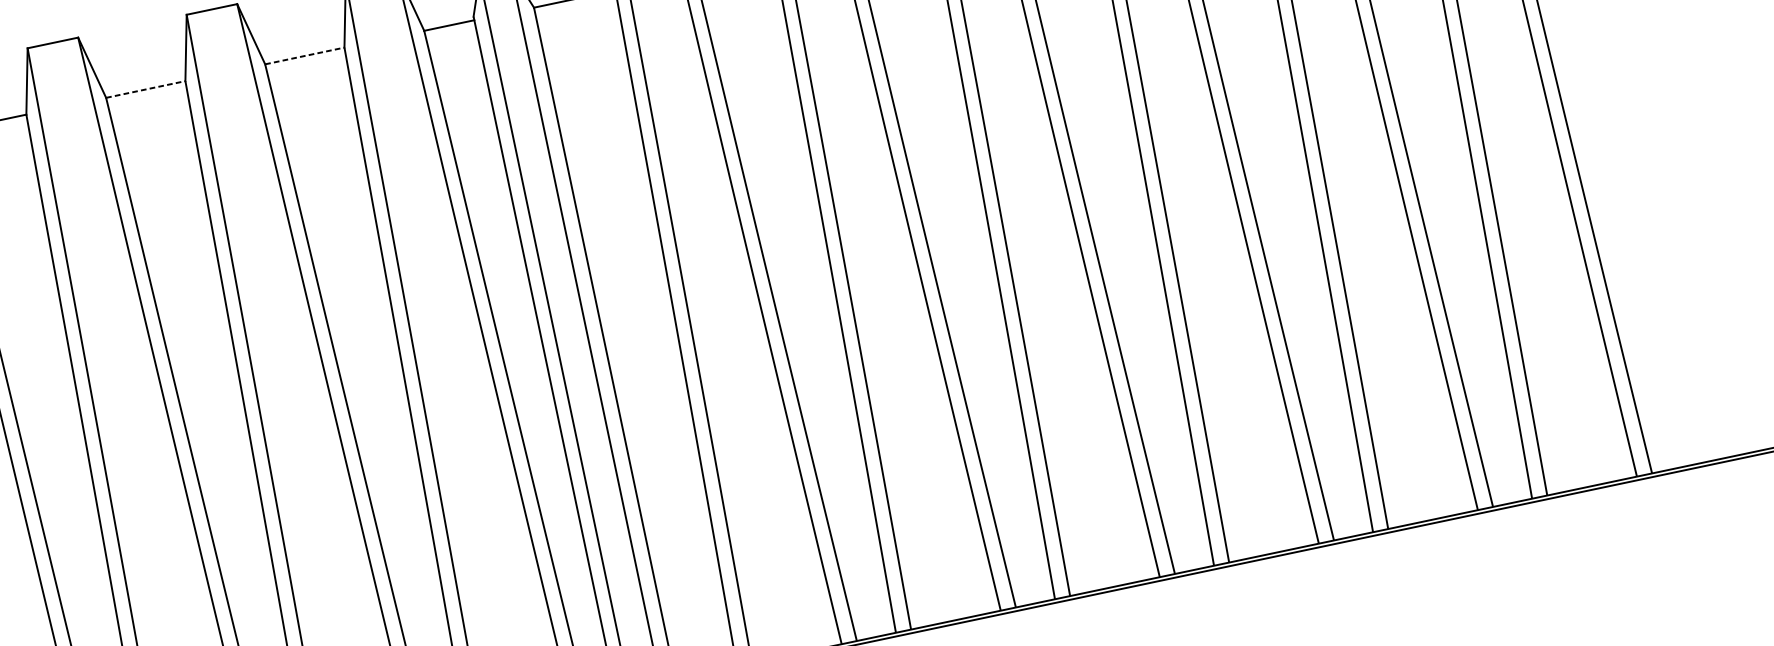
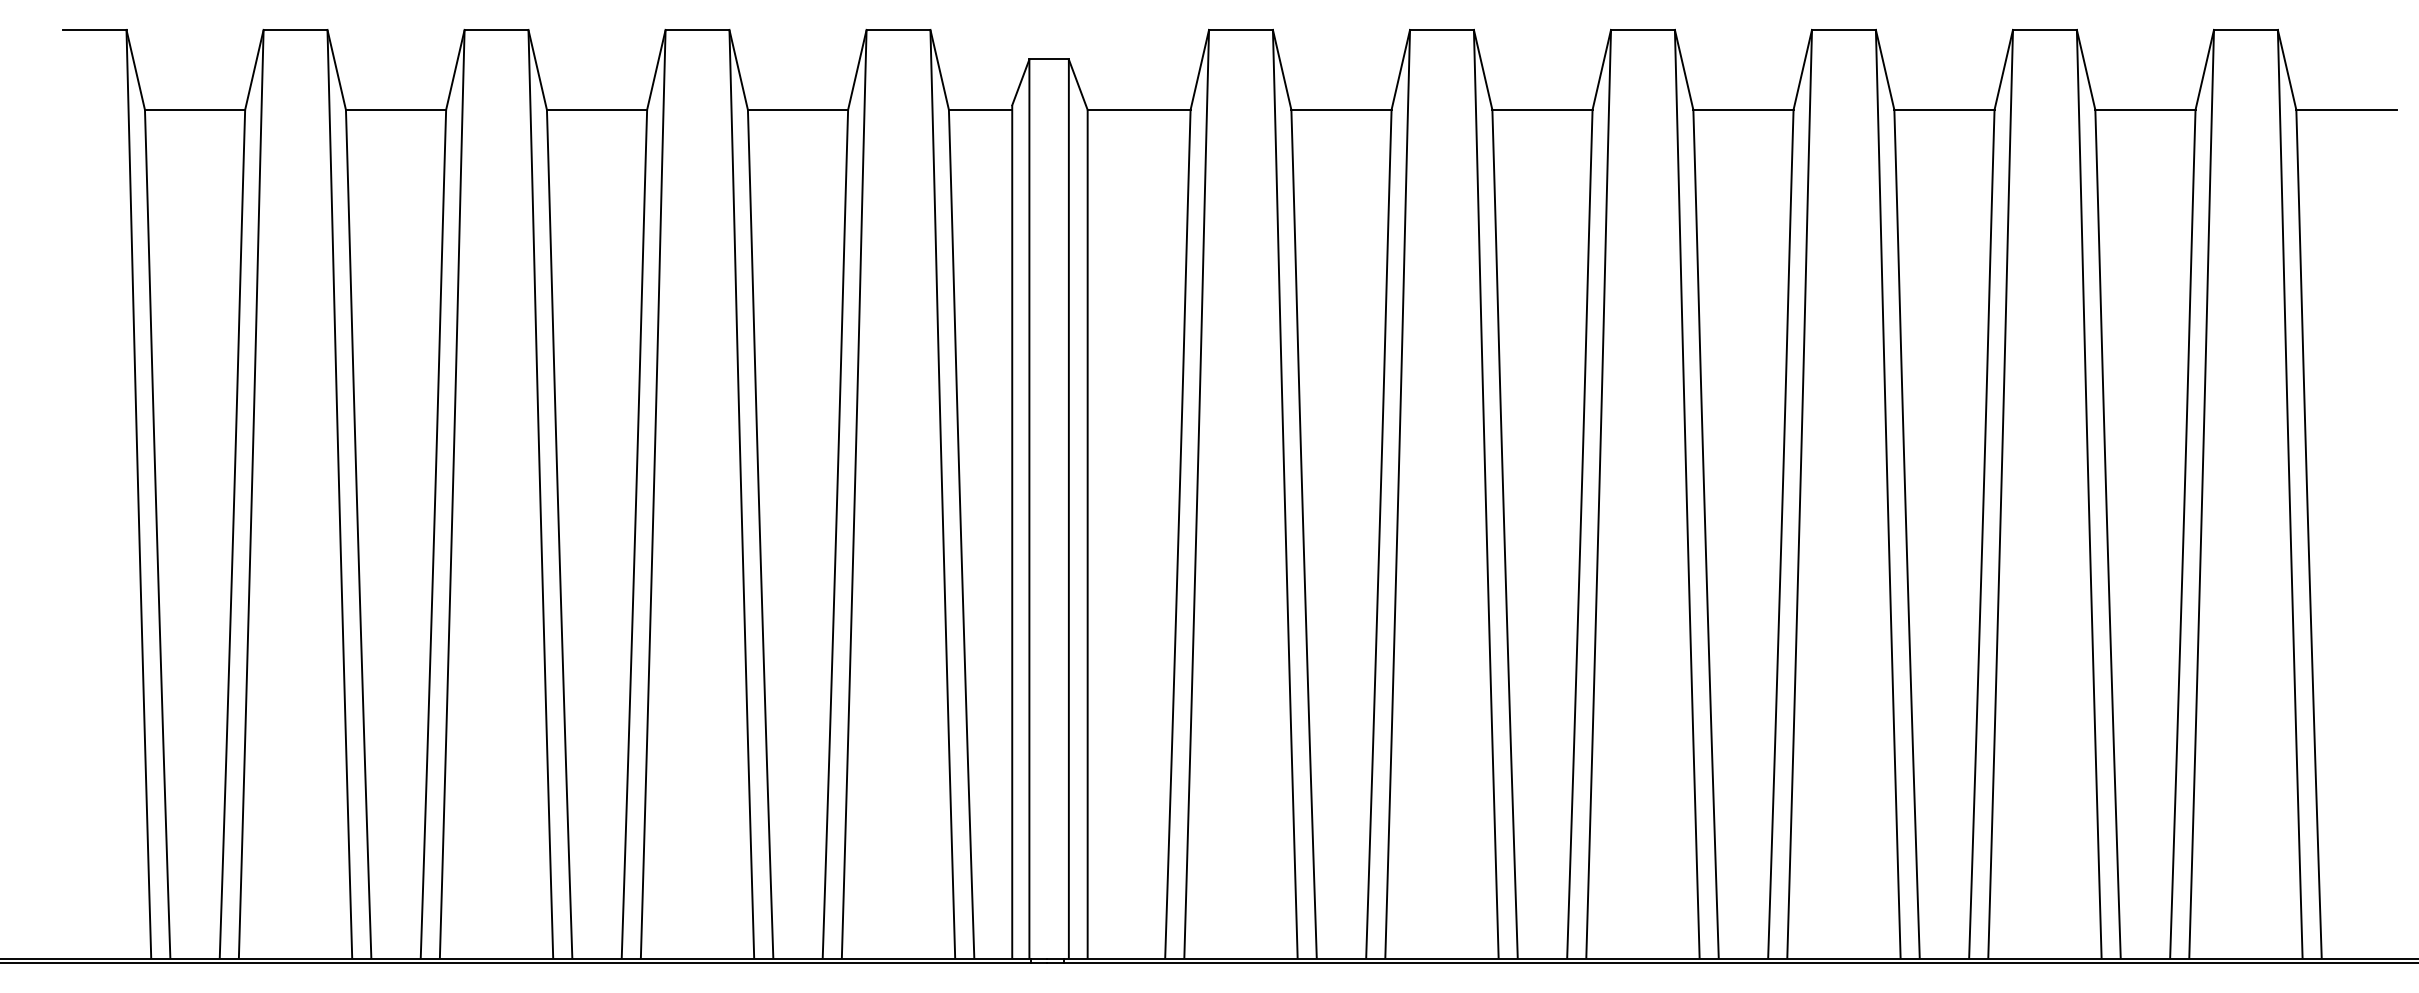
line: (305, 55) -> (798, 109), dashed -> solid
line: (146, 89) -> (597, 109), dashed -> solid

